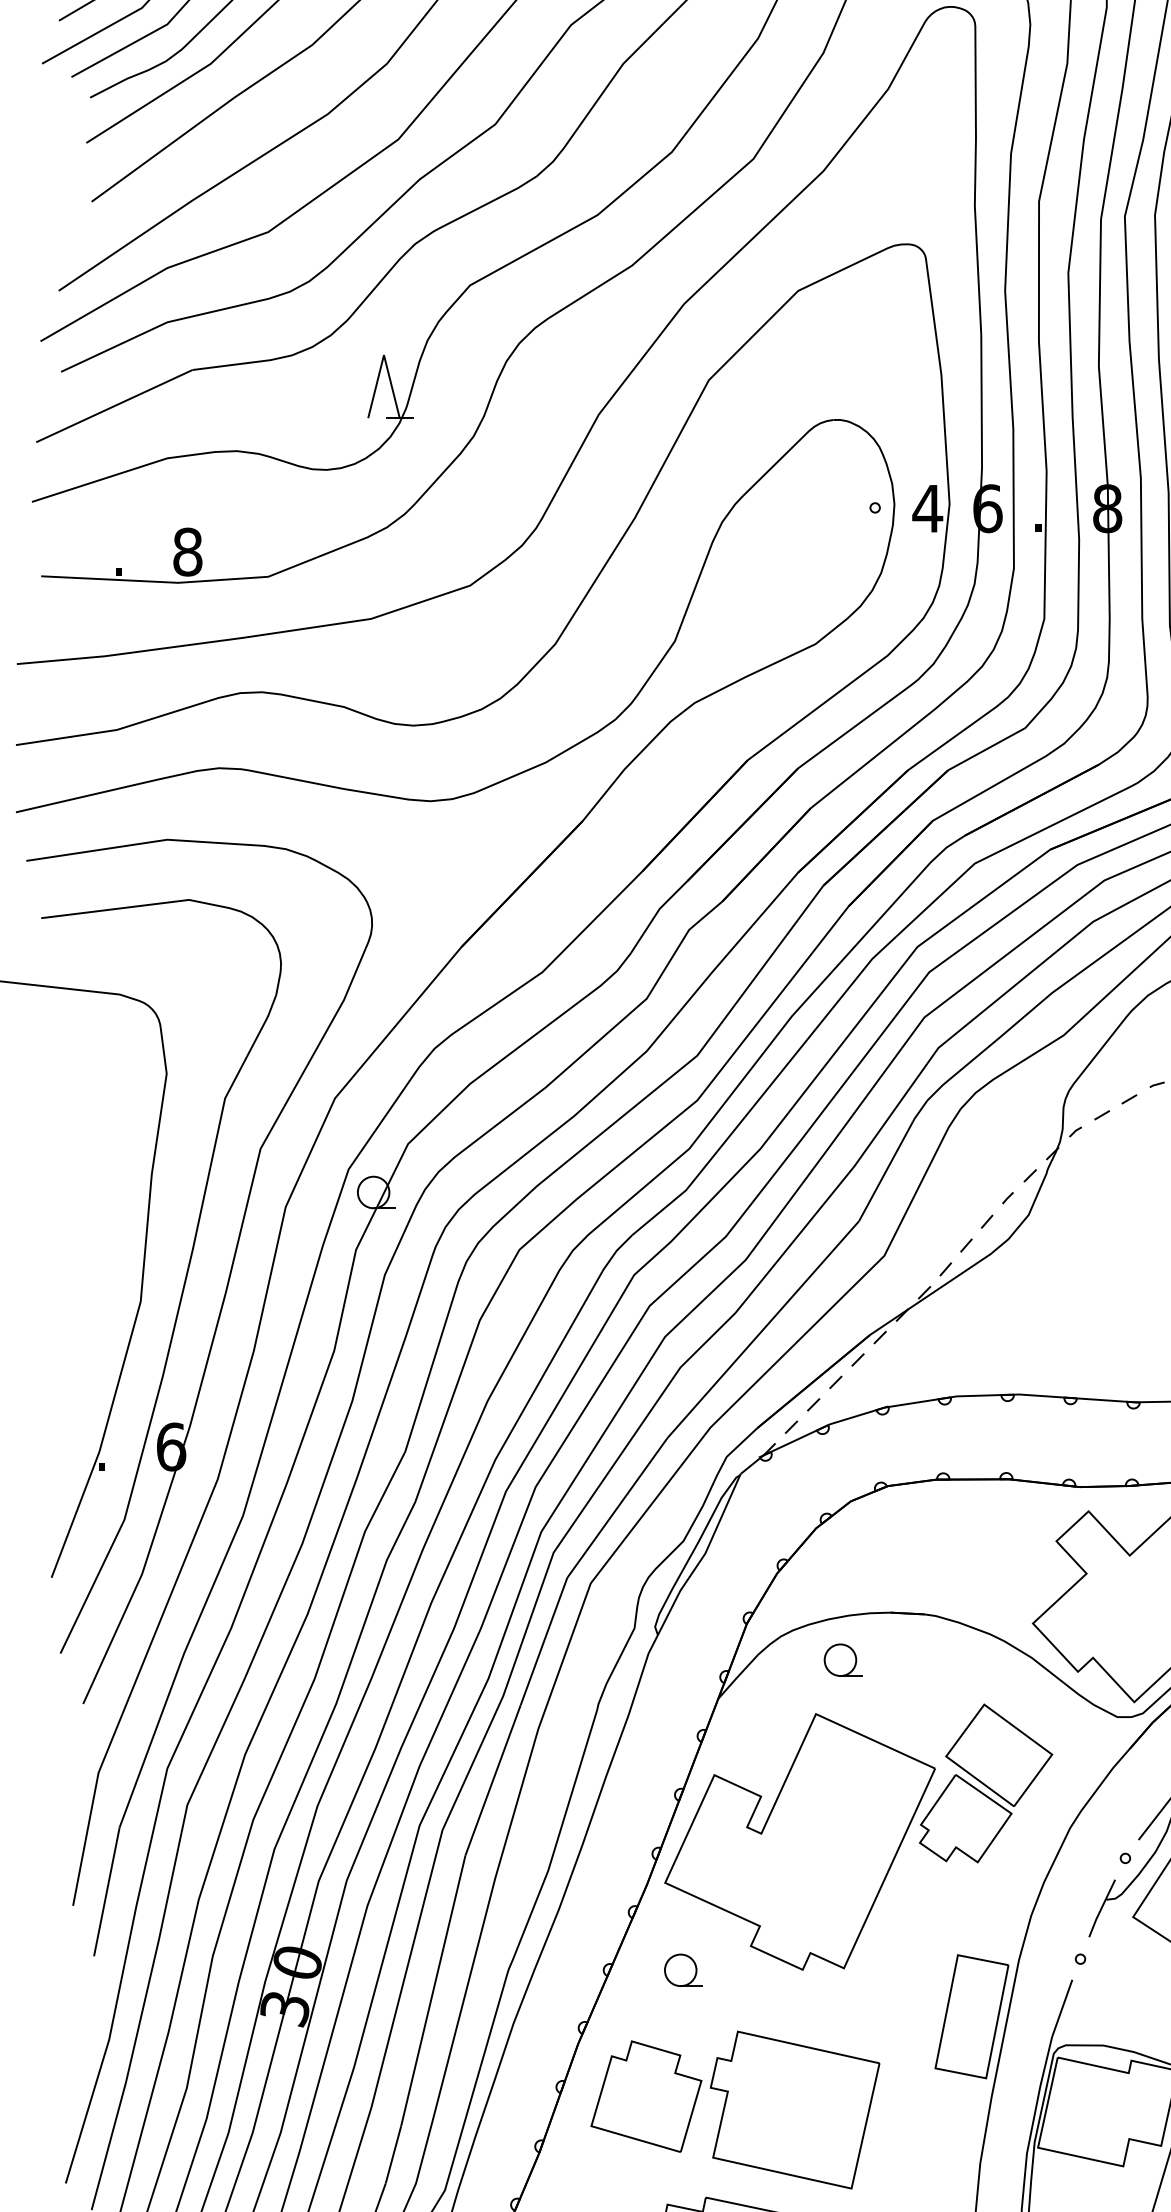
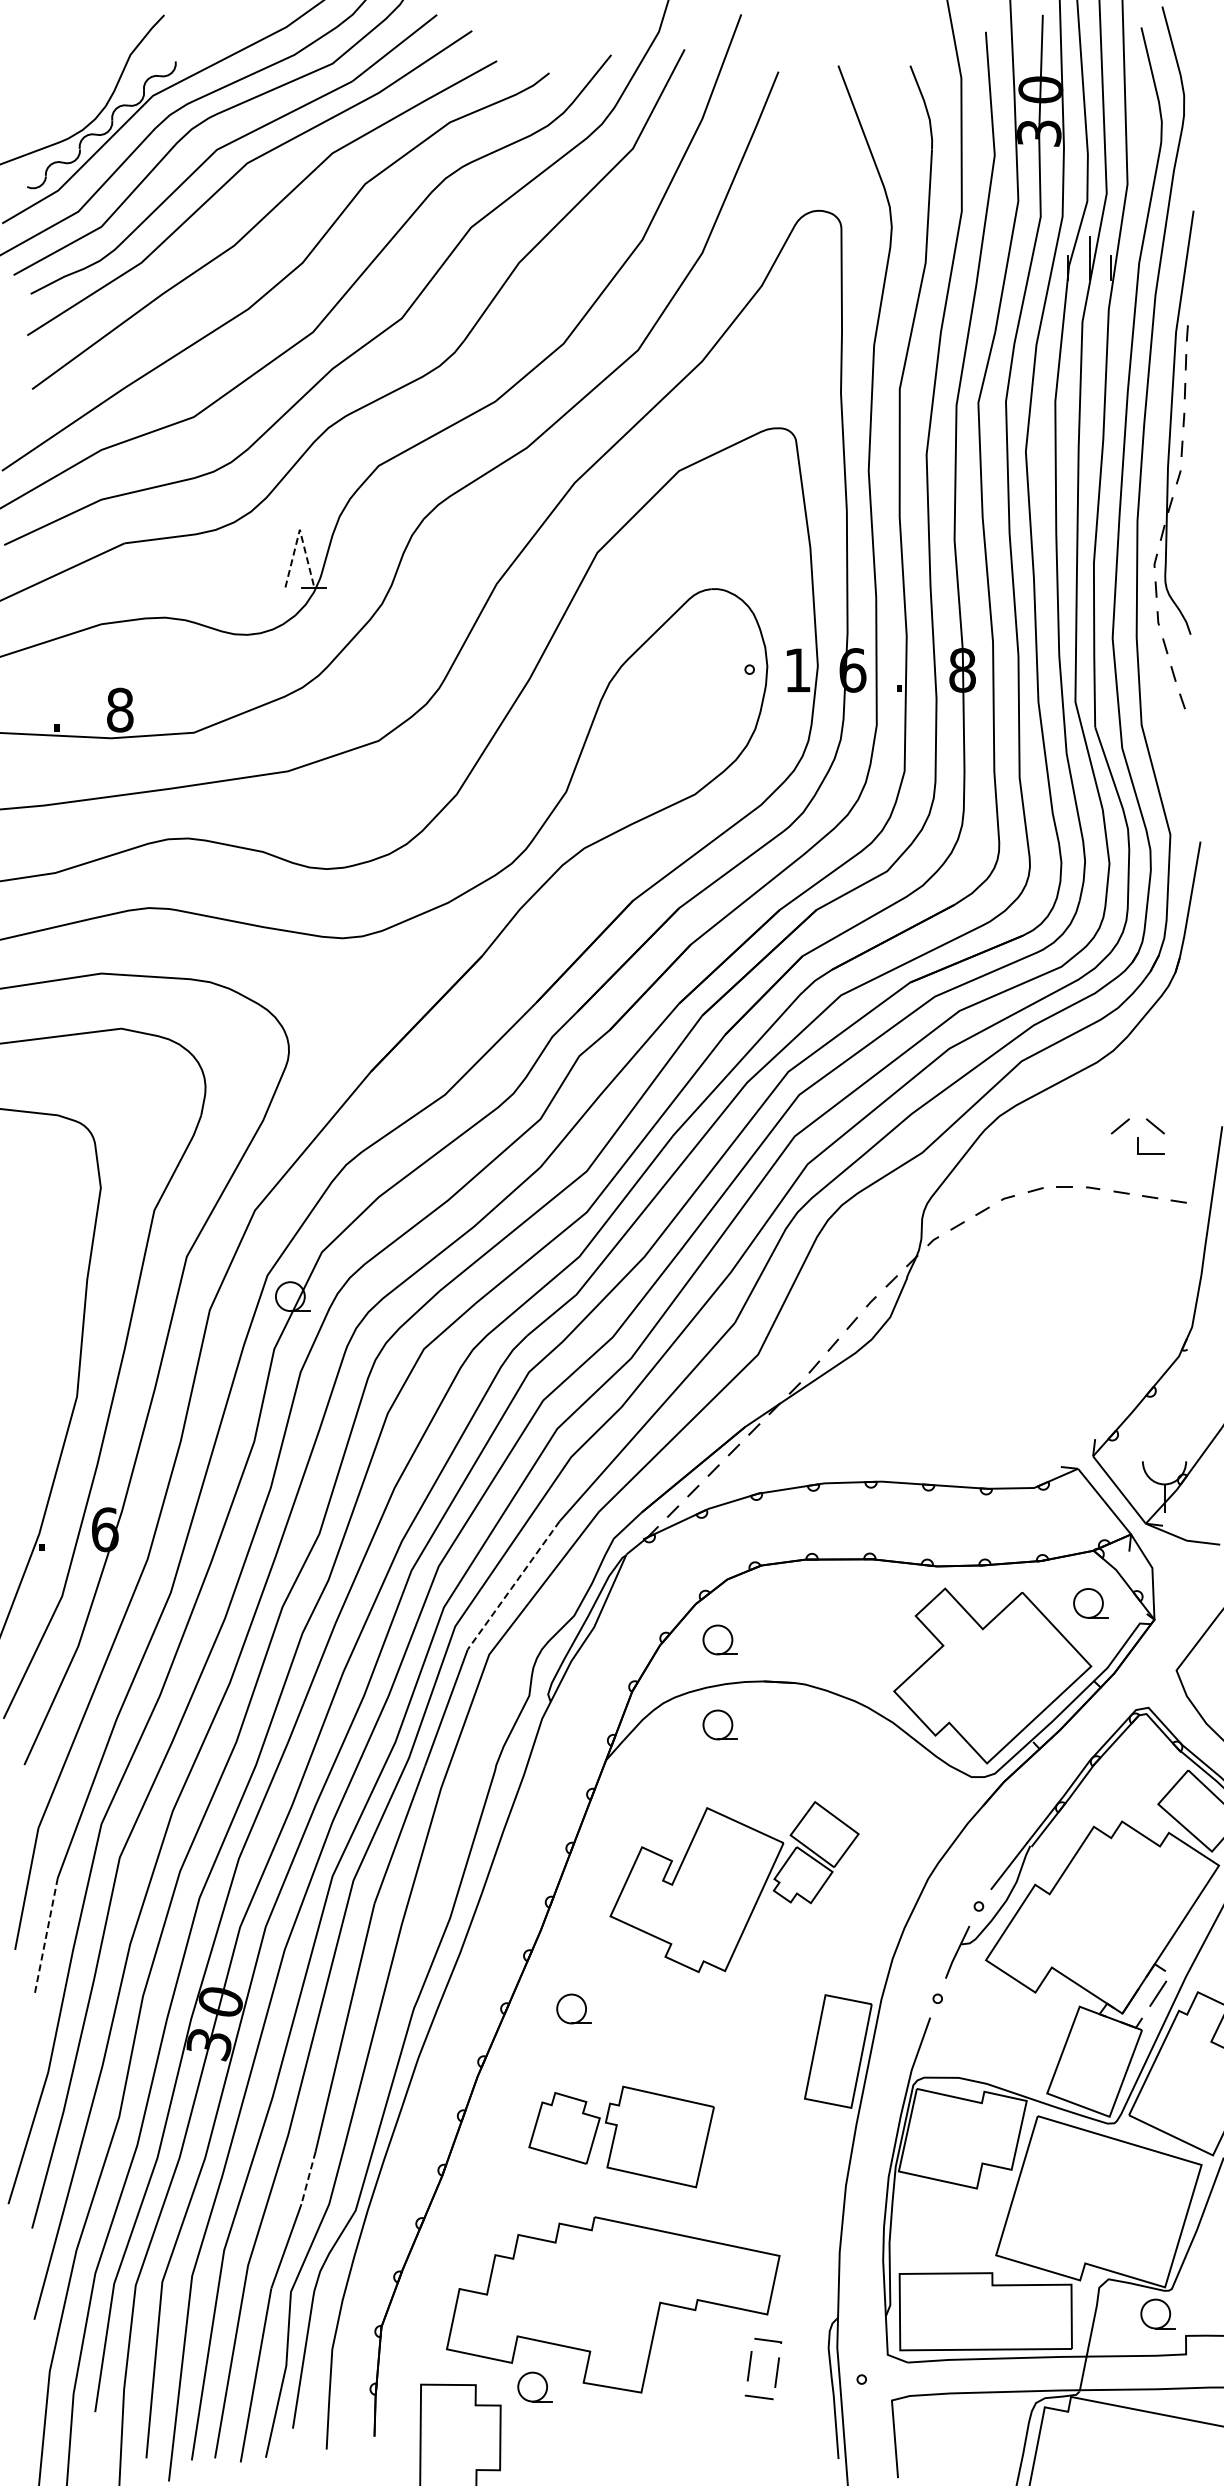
line: (383, 354) -> (299, 529), solid -> dashed
text: (927, 507) -> (797, 669), 4 -> 1
line: (617, 1507) -> (513, 1585), solid -> dashed
part: (842, 1566) -> (719, 1639), added
part: (858, 1836) -> (734, 1886), size x0.7
line: (106, 1892) -> (45, 1937), solid -> dashed
part: (735, 2109) -> (621, 2136), size x0.7
line: (393, 2155) -> (308, 2178), solid -> dashed

